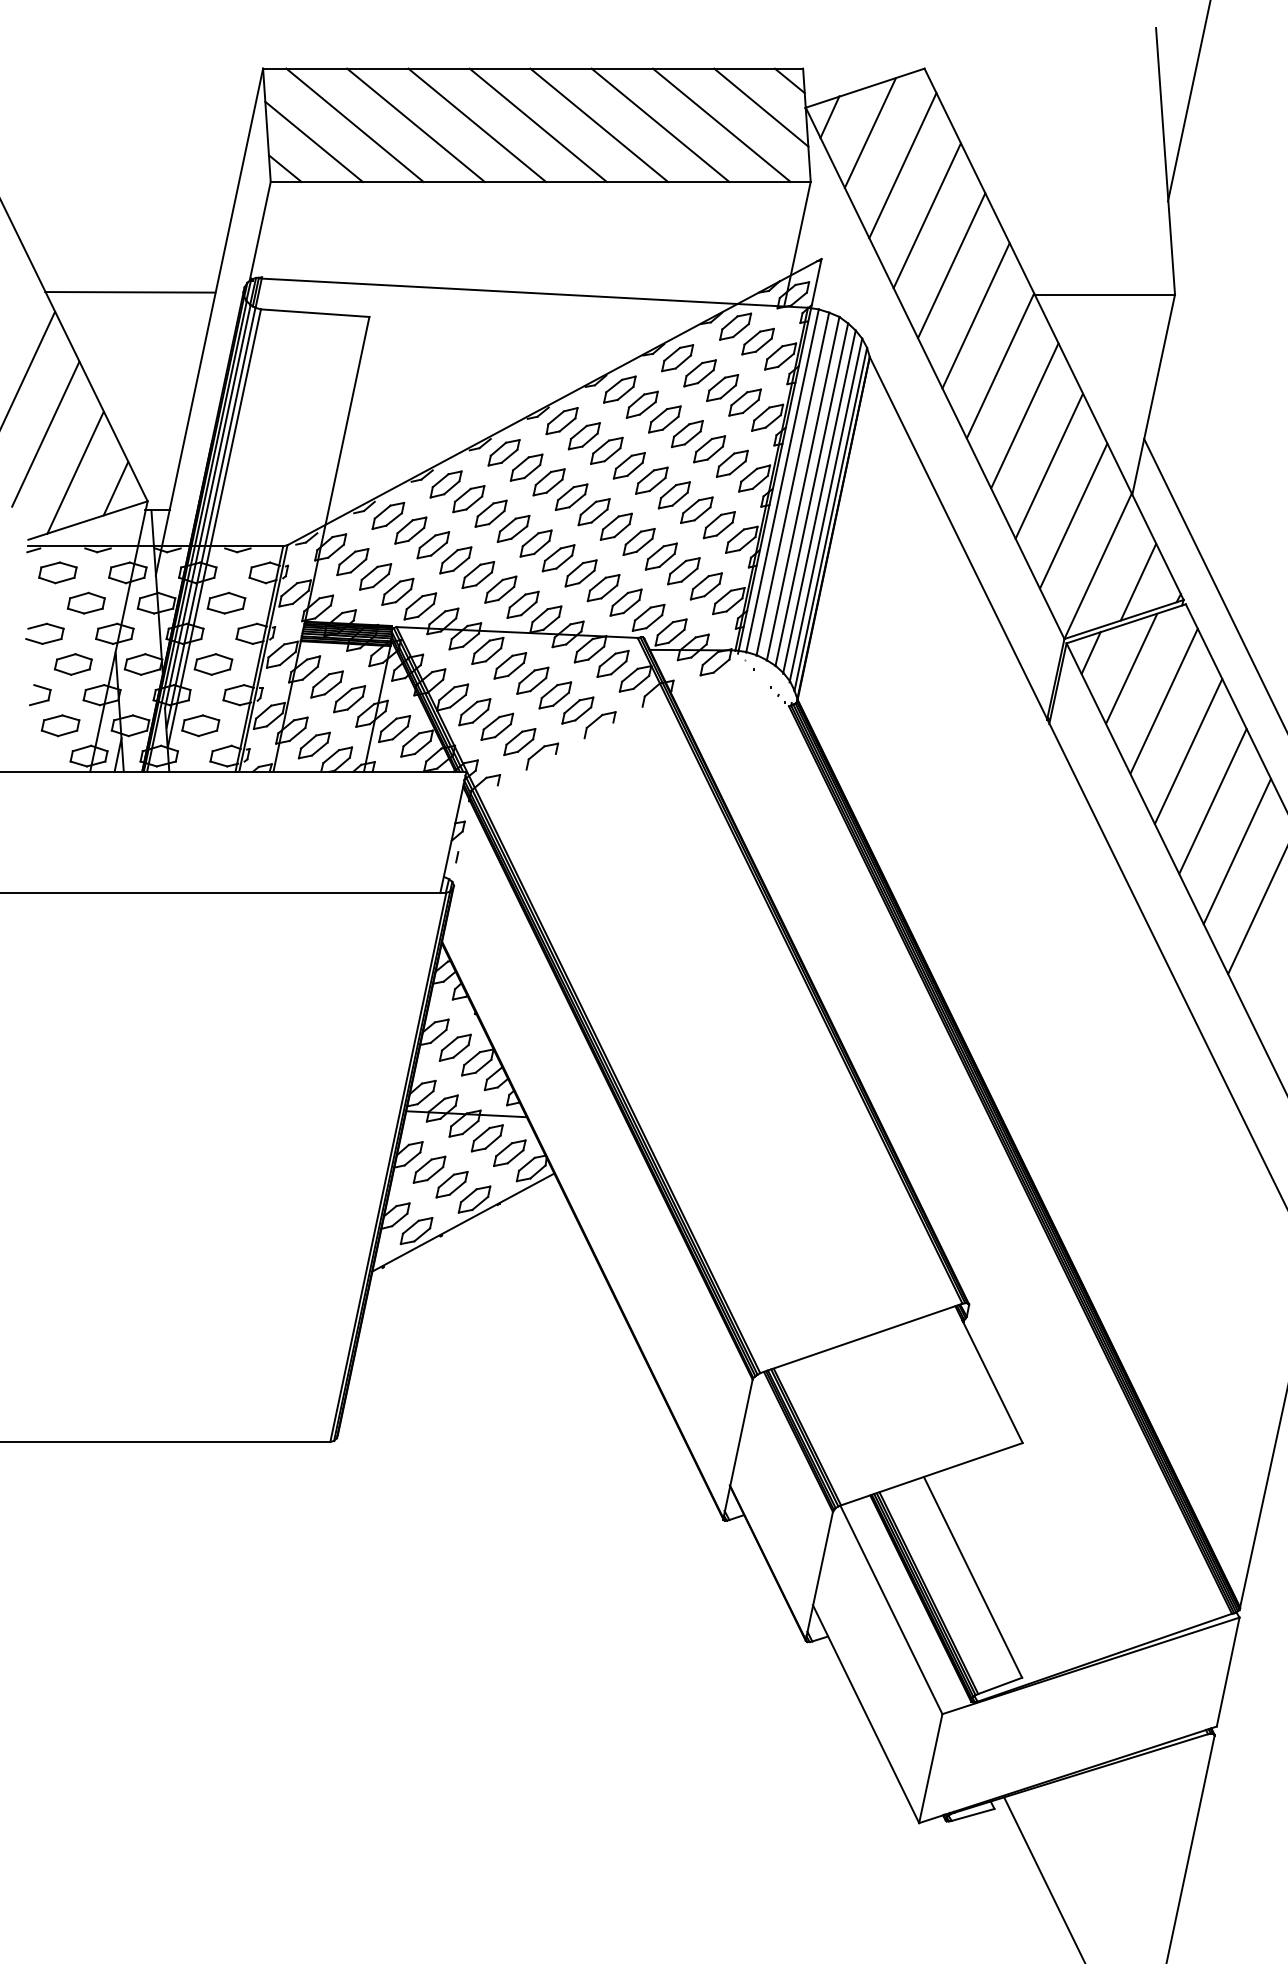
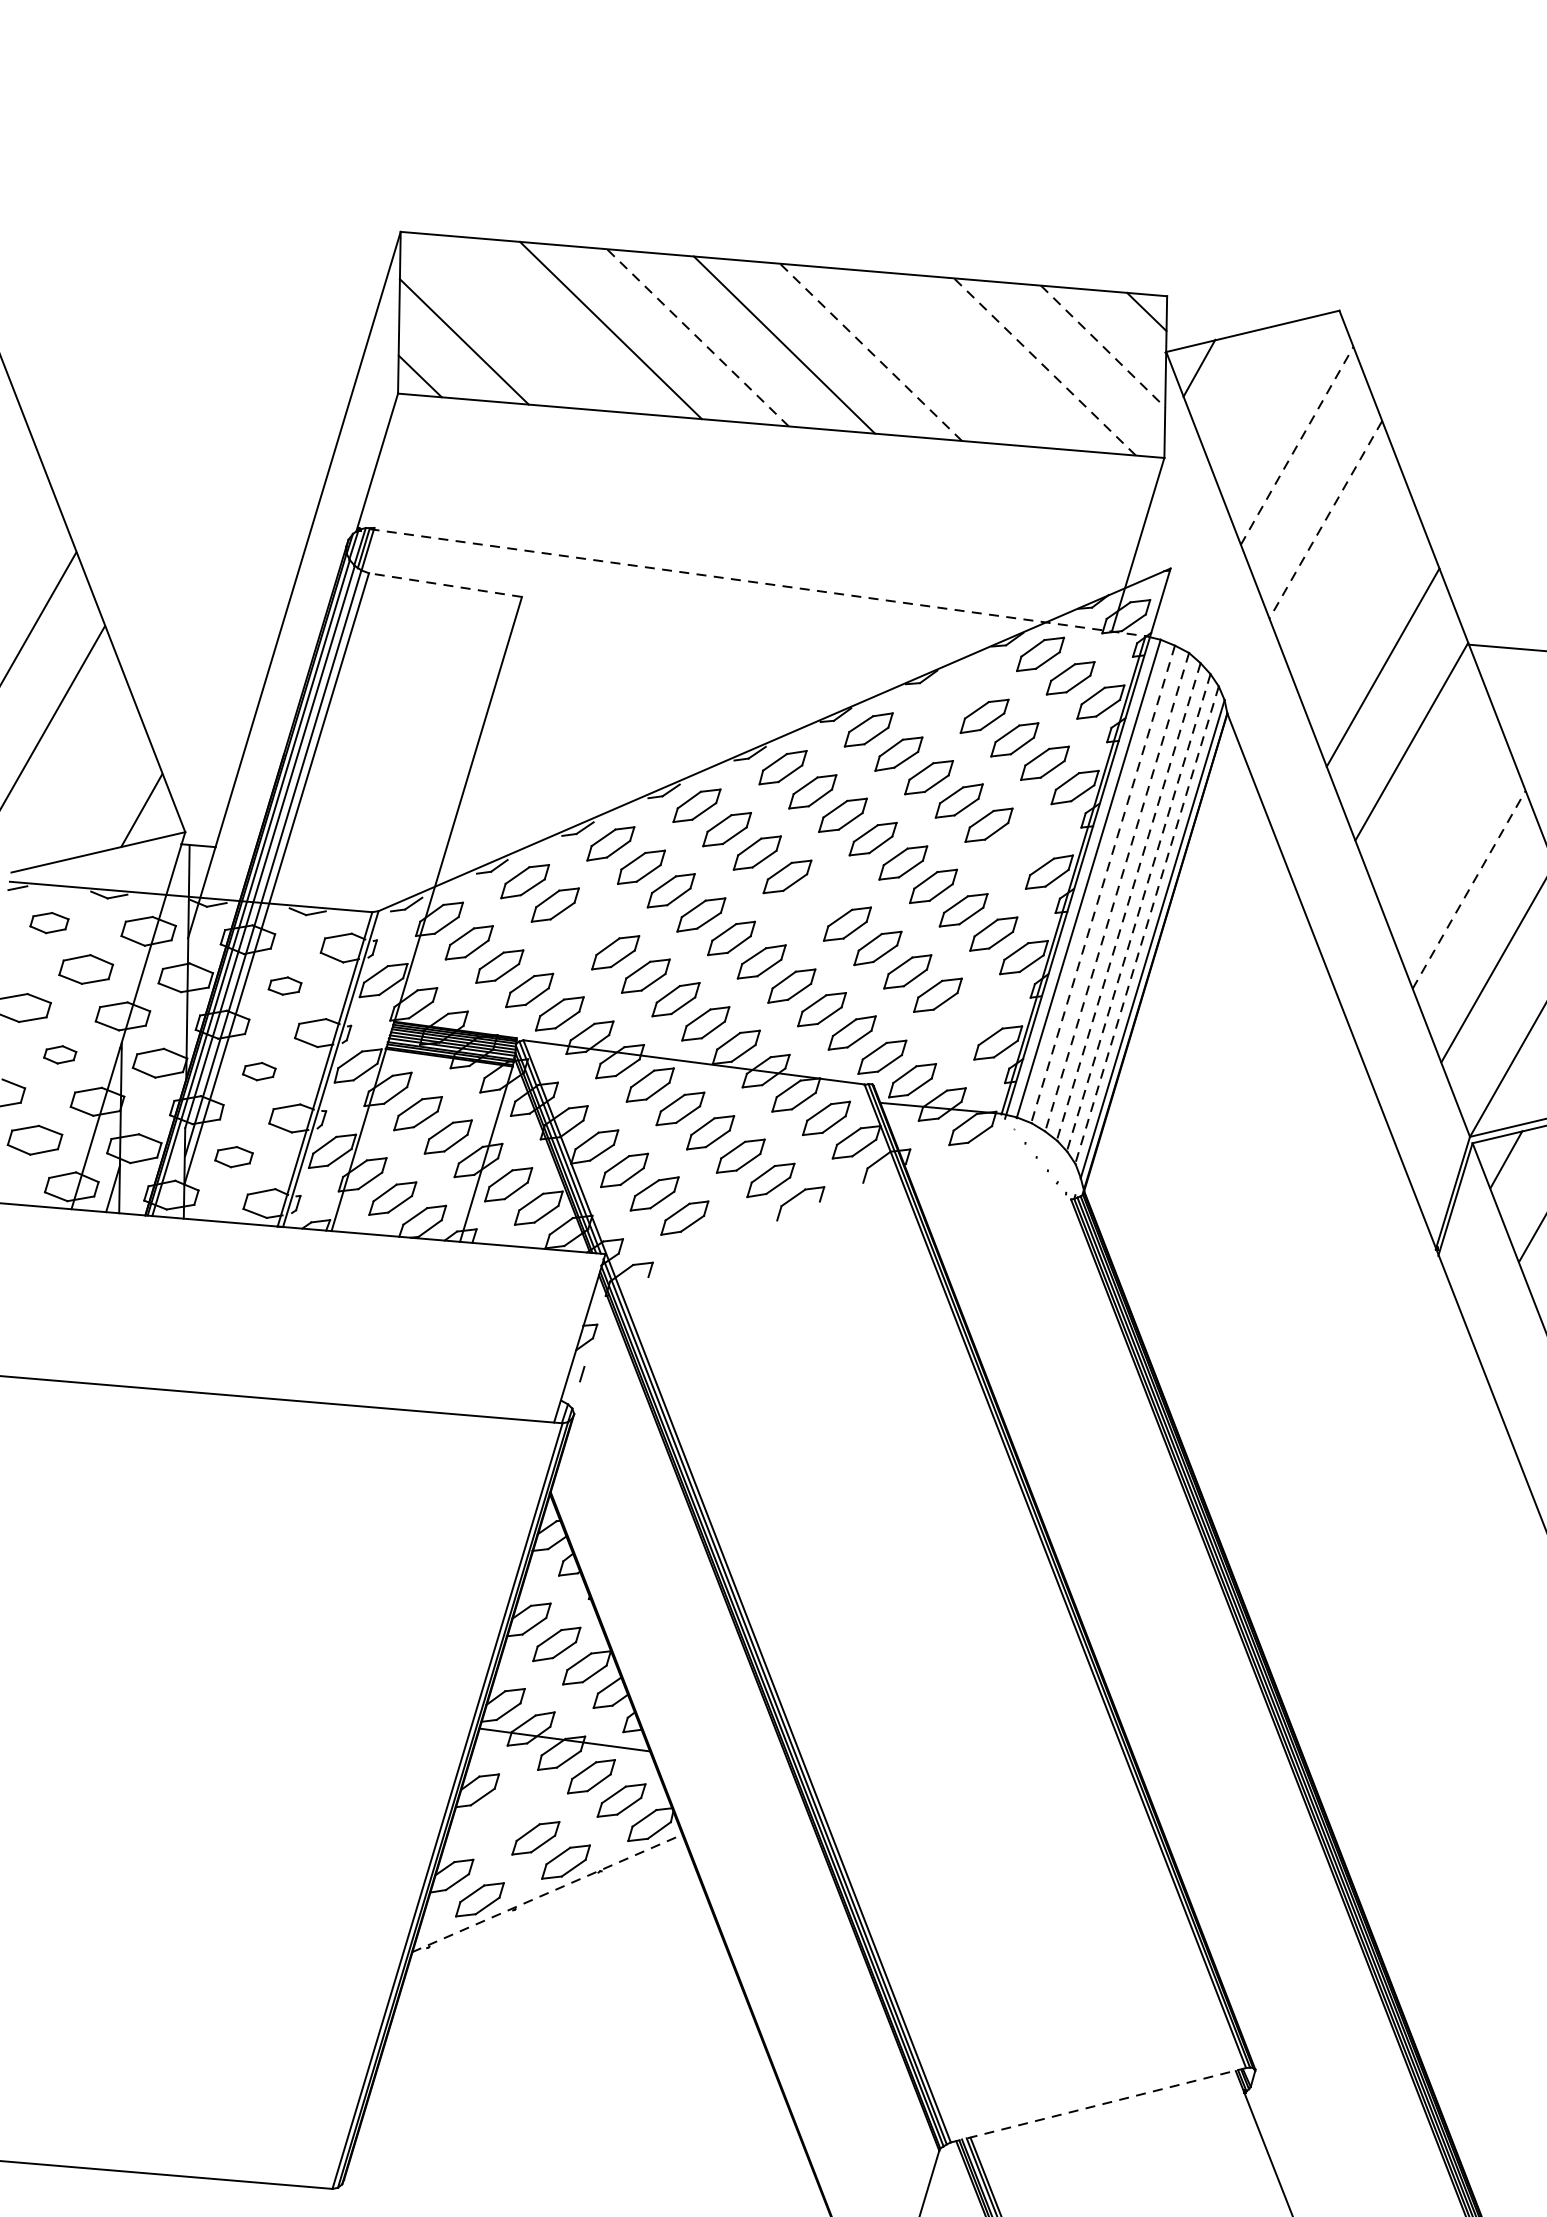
line: (761, 108) -> (1103, 347), solid -> dashed
line: (354, 124) -> (523, 322), removed
line: (660, 124) -> (958, 358), removed
line: (476, 125) -> (696, 337), solid -> dashed
line: (598, 125) -> (869, 352), solid -> dashed
line: (721, 125) -> (1044, 367), solid -> dashed
line: (869, 132) -> (1253, 394), removed
line: (903, 165) -> (1298, 445), solid -> dashed
line: (927, 215) -> (1326, 519), solid -> dashed
line: (951, 265) -> (1354, 593), removed
line: (130, 292) -> (185, 533), removed
line: (533, 293) -> (757, 583), solid -> dashed
line: (314, 313) -> (444, 585), solid -> dashed
part: (677, 358) -> (954, 692), removed
line: (1024, 415) -> (1439, 814), removed
part: (732, 463) -> (1019, 848), removed
line: (1049, 466) -> (1469, 890), solid -> dashed
line: (75, 472) -> (86, 782), removed
line: (792, 484) -> (1102, 885), solid -> dashed
line: (803, 488) -> (1117, 892), solid -> dashed
line: (811, 495) -> (1128, 903), solid -> dashed
line: (819, 502) -> (1138, 913), solid -> dashed
line: (825, 510) -> (1146, 925), solid -> dashed
part: (593, 512) -> (816, 901), removed
part: (433, 545) -> (585, 928), removed
part: (57, 572) -> (48, 922), size x0.7
part: (705, 586) -> (966, 1019), removed
part: (226, 602) -> (285, 985), size x0.6
part: (72, 664) -> (59, 1054), size x0.6
part: (213, 664) -> (259, 1071), size x0.6
part: (200, 725) -> (233, 1156), size x0.7
part: (542, 756) -> (715, 1241), removed
part: (429, 1169) -> (505, 1814), removed
line: (463, 1222) -> (547, 1893), solid -> dashed
line: (861, 1338) -> (1098, 2105), solid -> dashed

